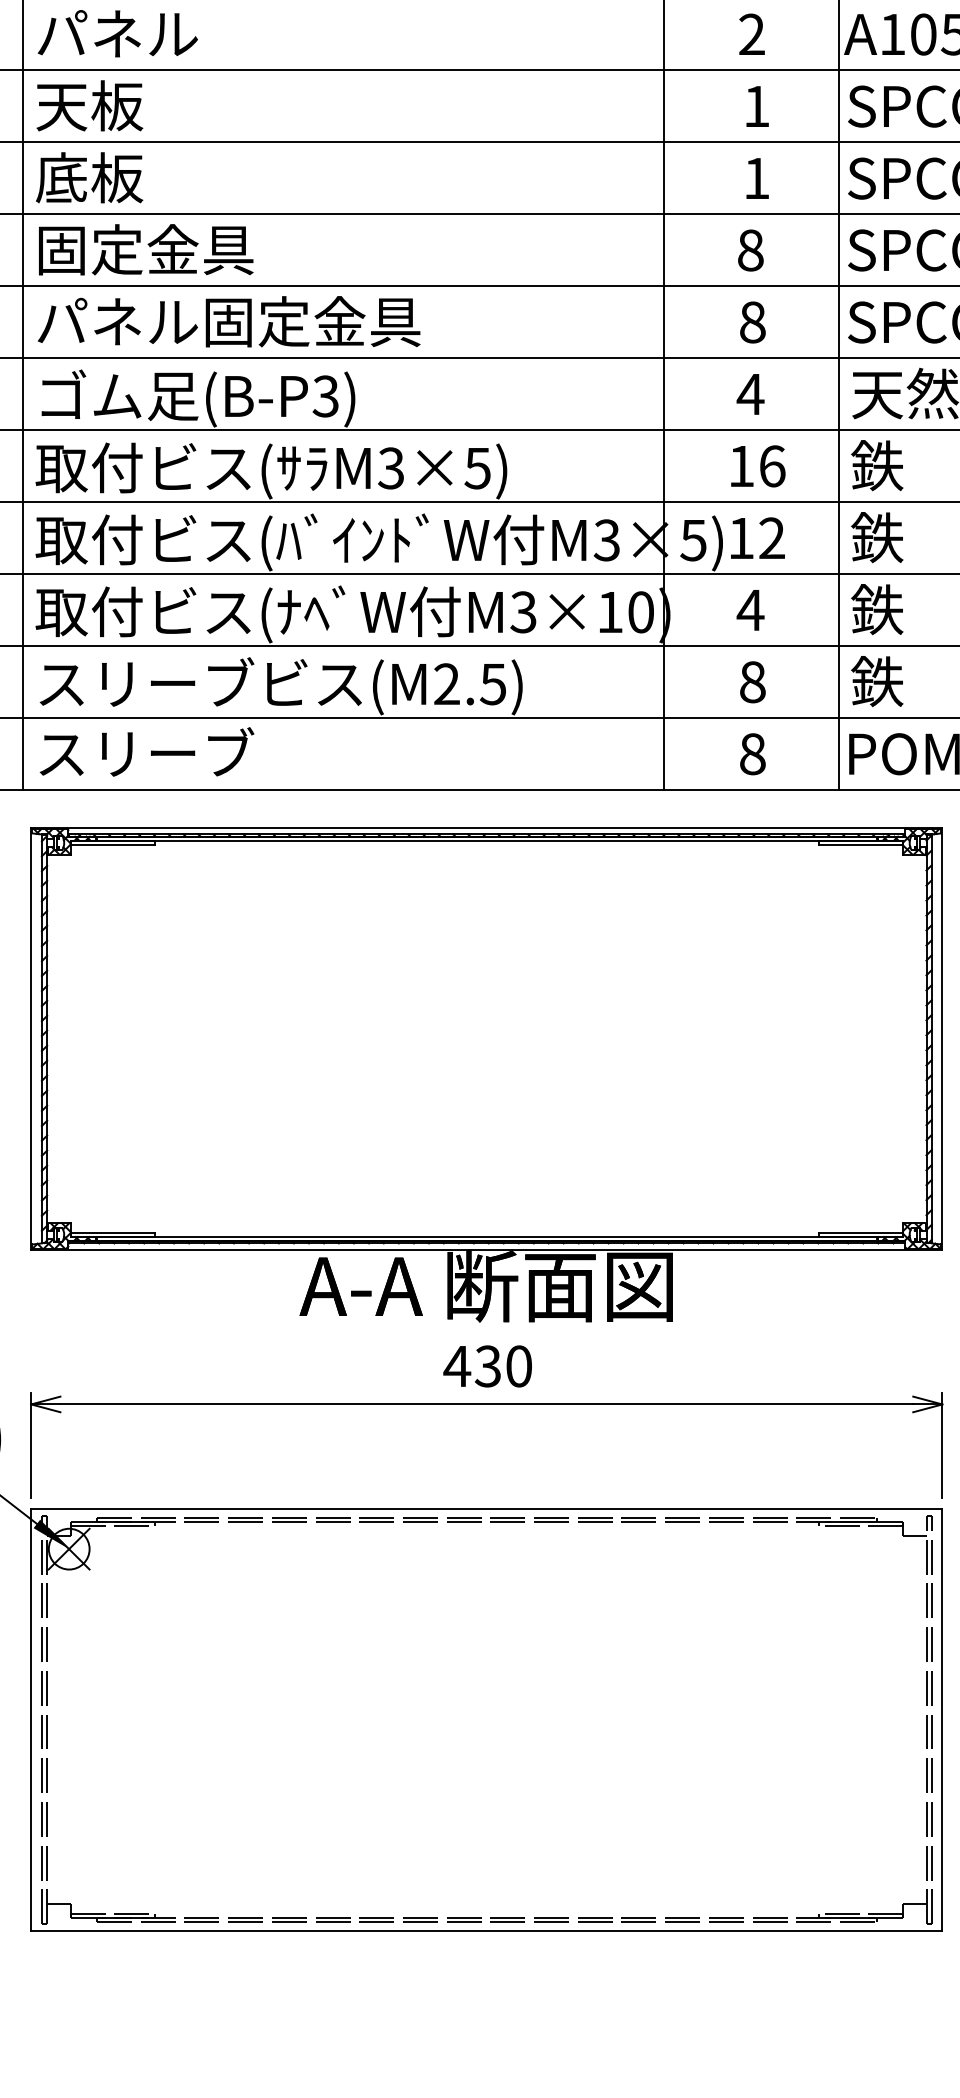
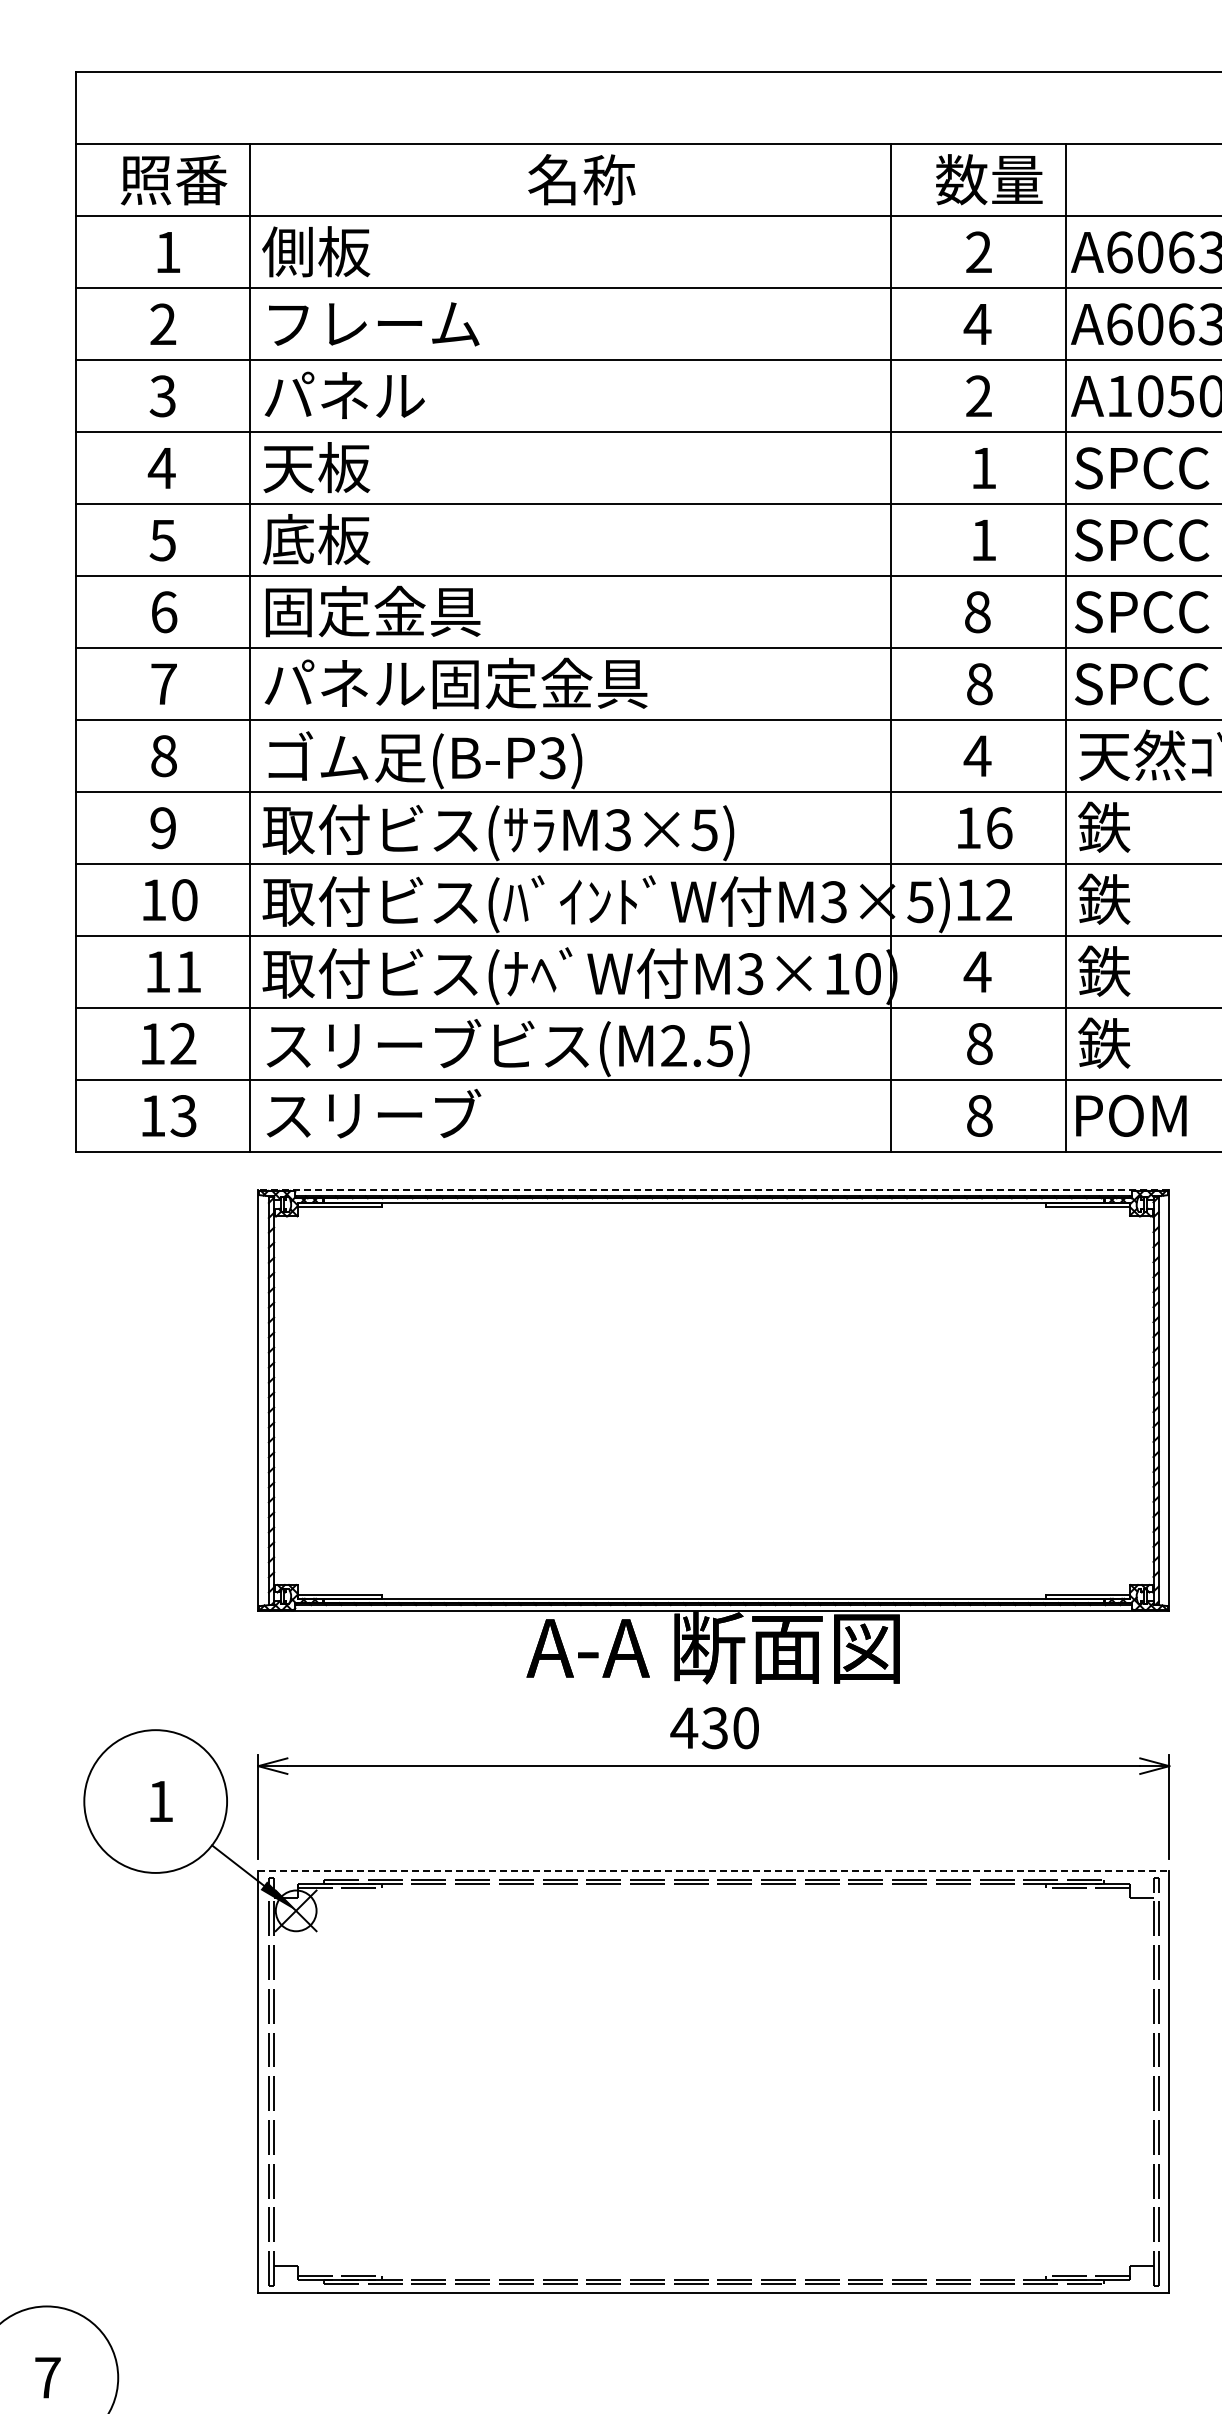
line: (486, 827) -> (713, 1189), solid -> dashed
line: (486, 1509) -> (713, 1871), solid -> dashed

